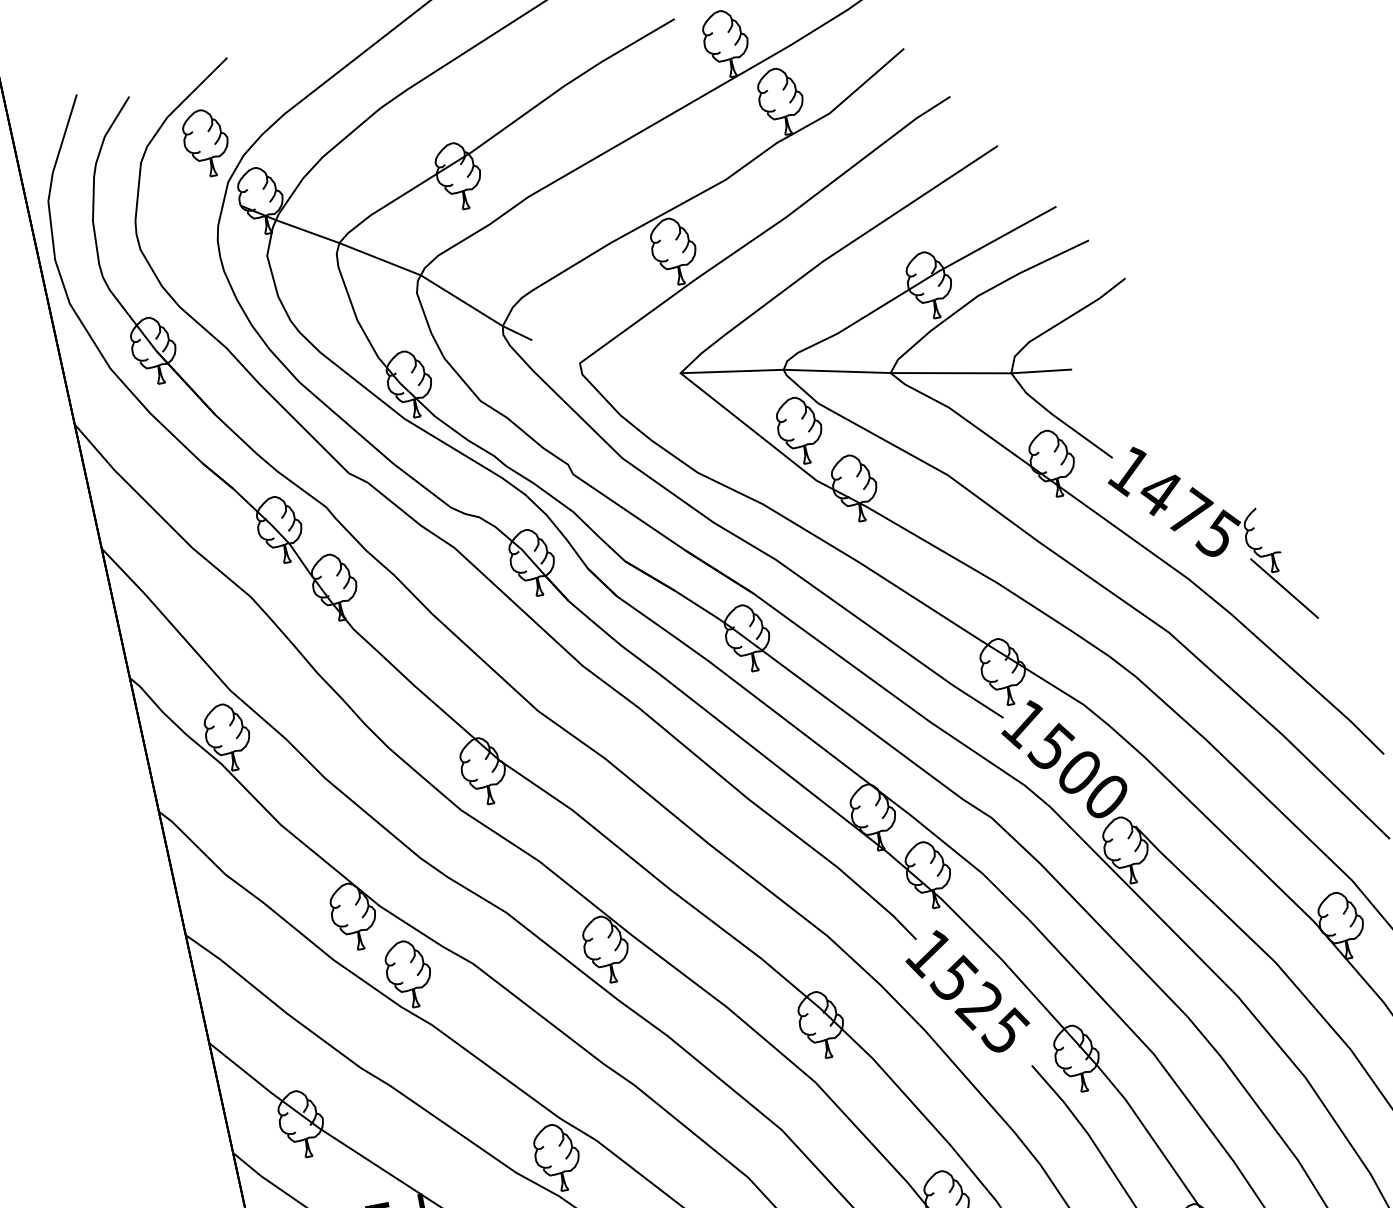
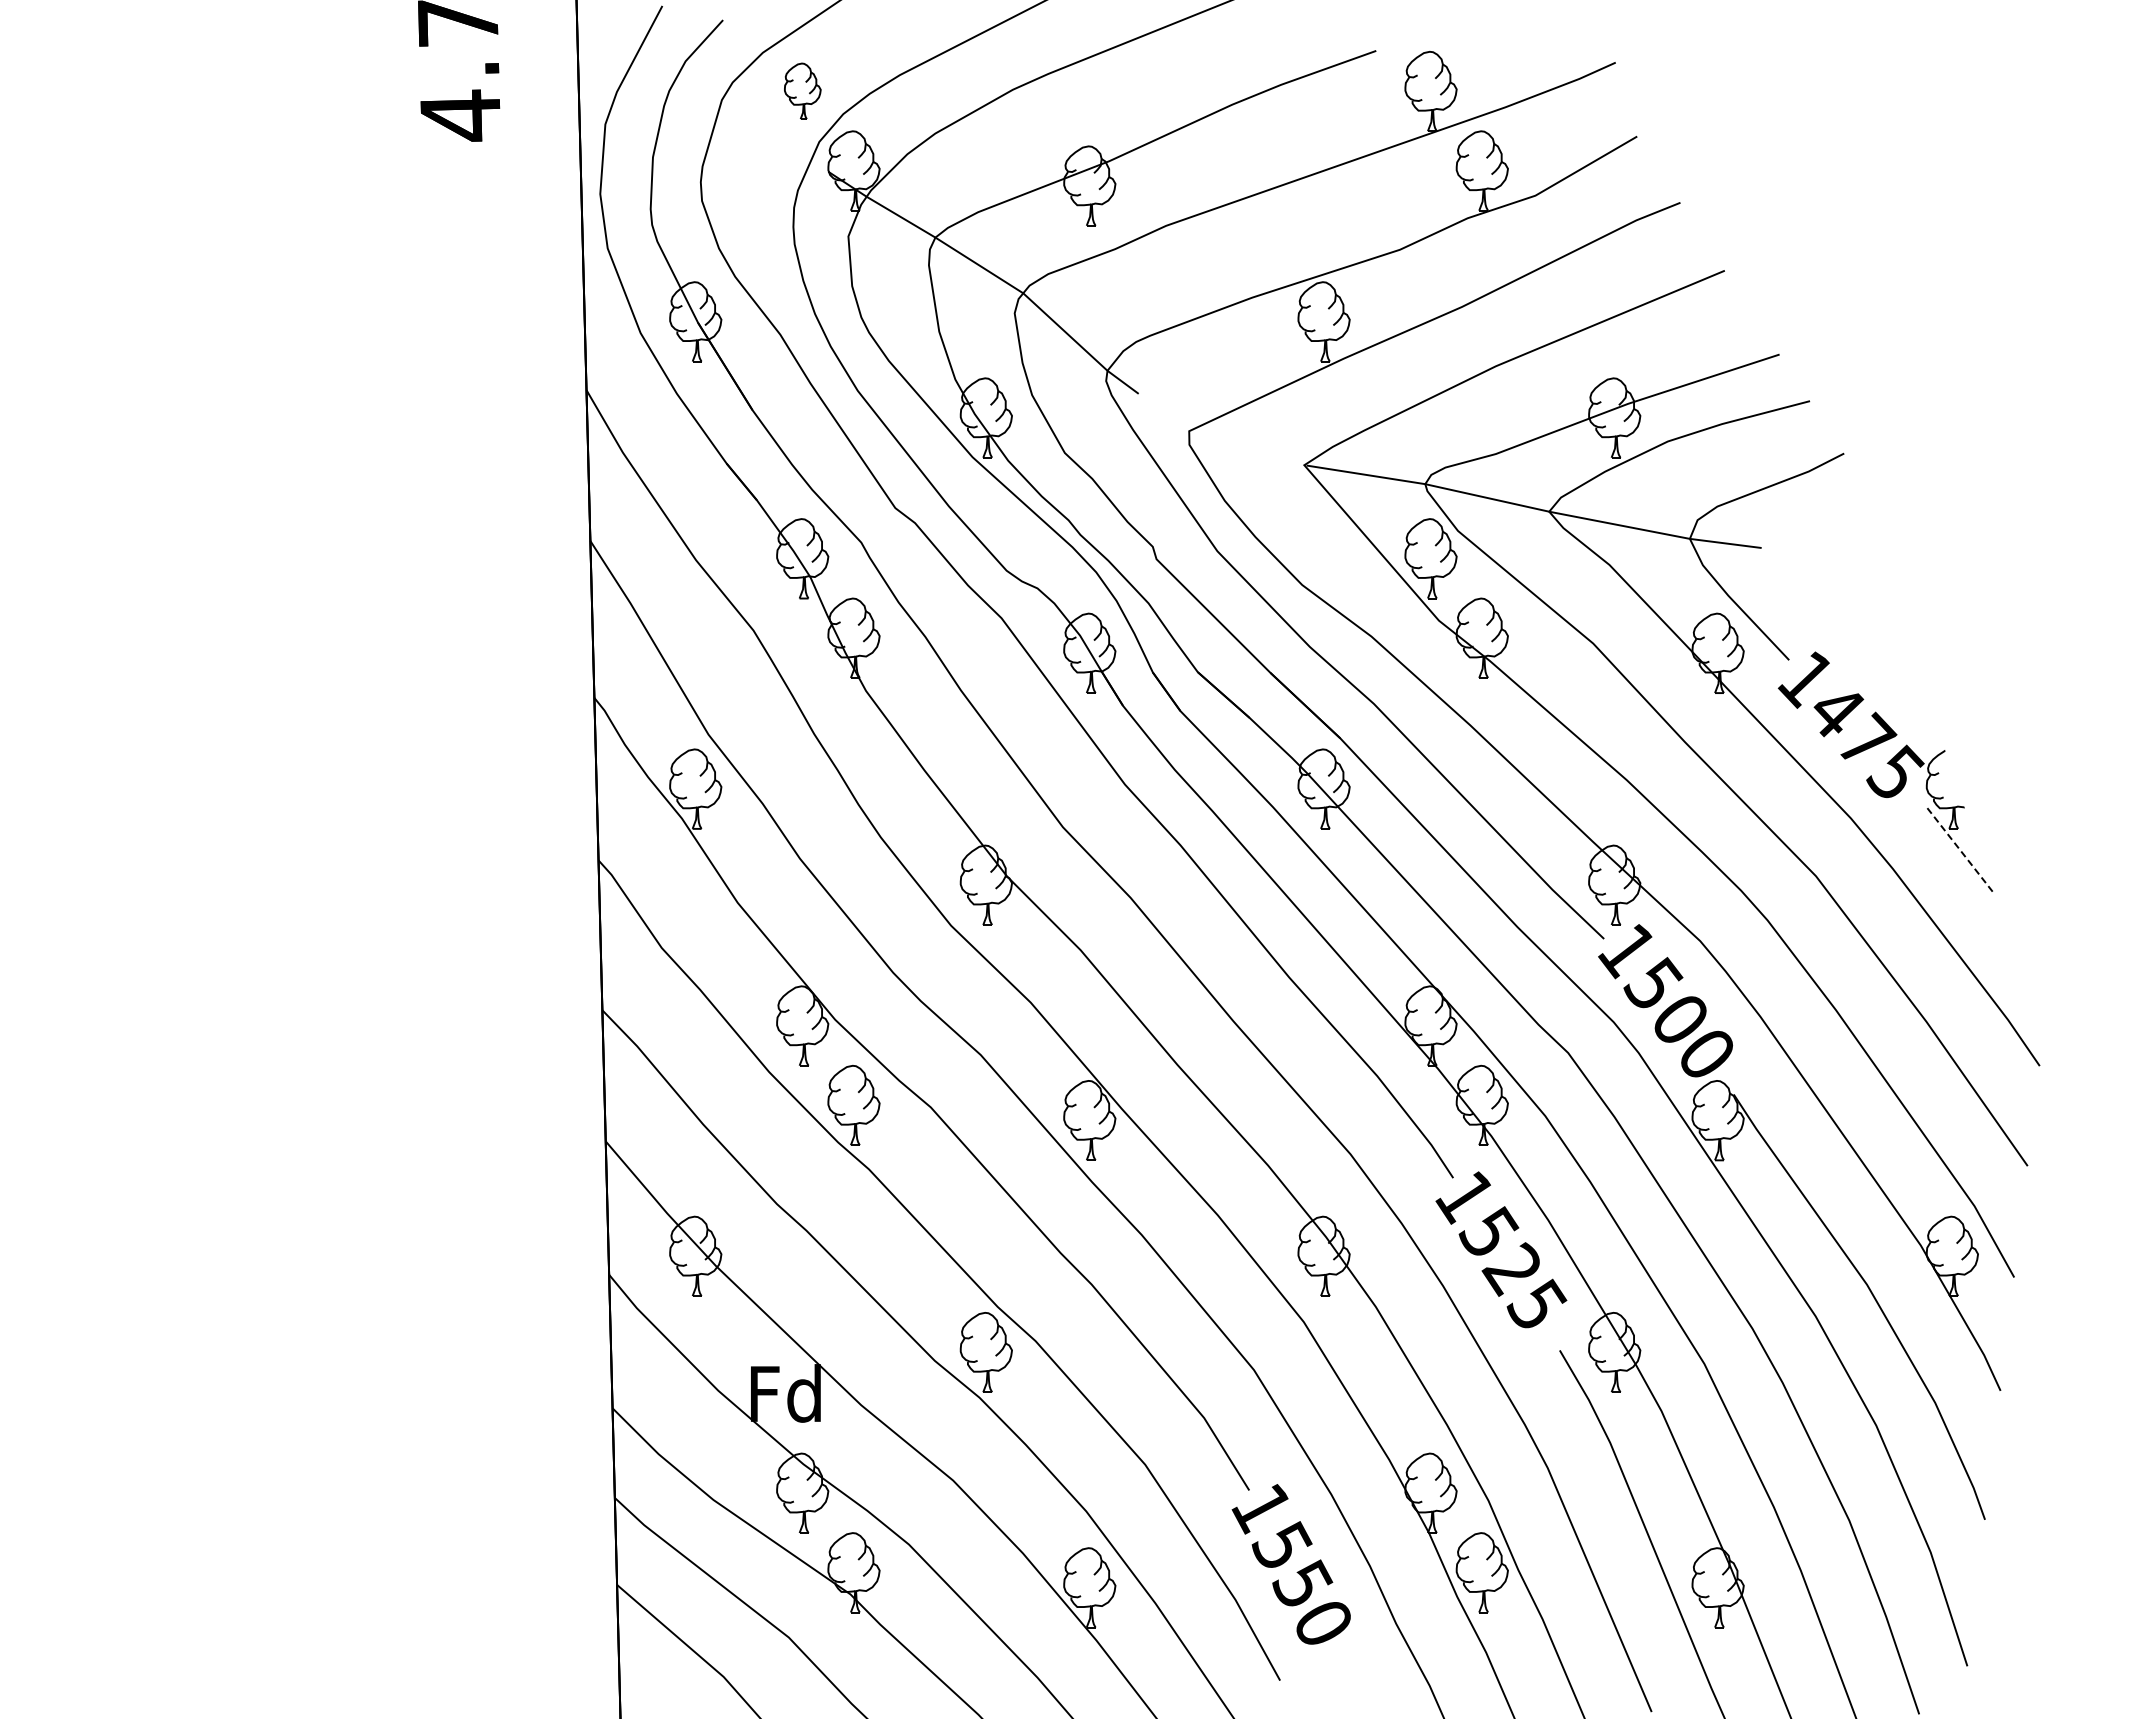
part: (206, 142) -> (802, 90), size x0.7
line: (1284, 588) -> (1960, 850), solid -> dashed

